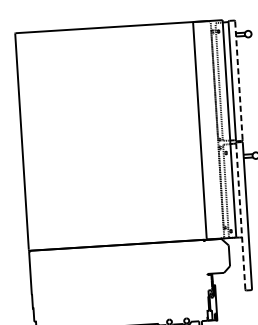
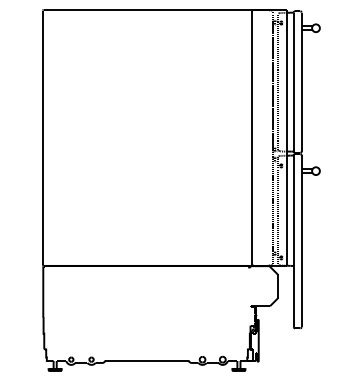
line: (238, 81) -> (301, 82), dashed -> solid
line: (240, 216) -> (293, 241), dashed -> solid

